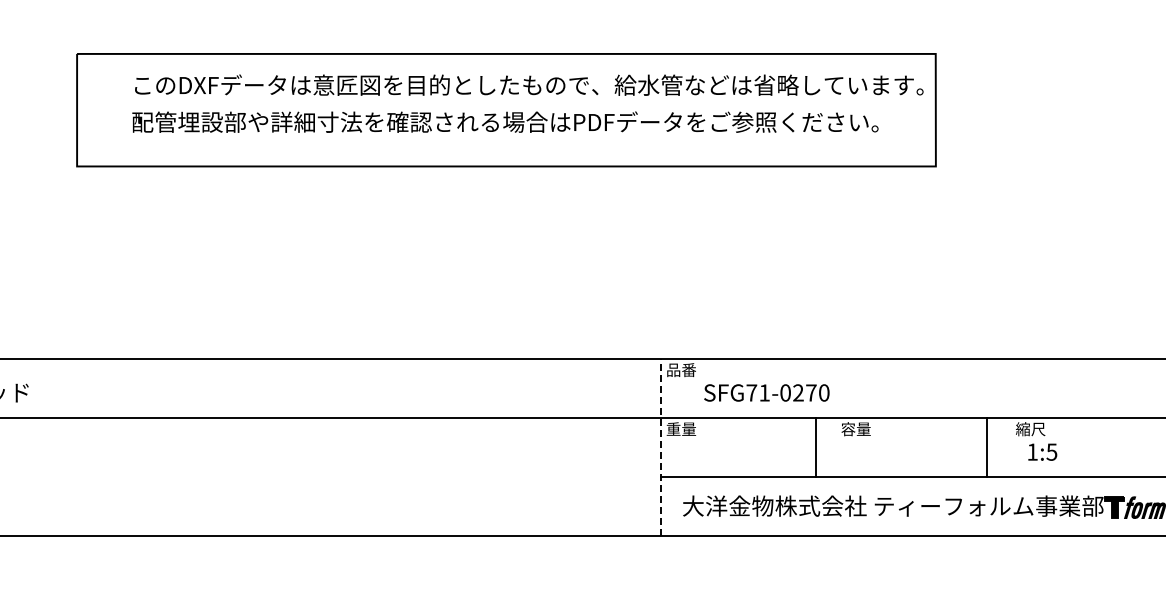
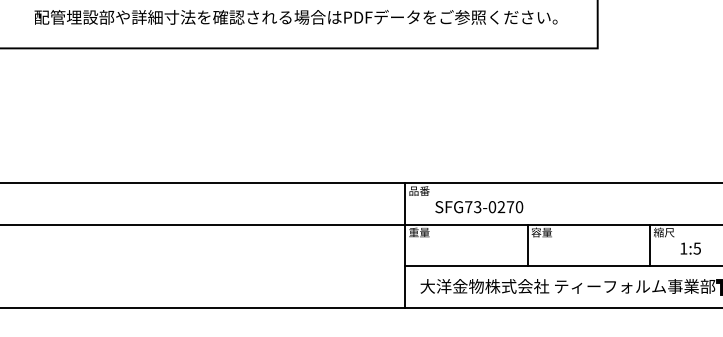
text: (764, 392) -> (477, 206), SFG71-0270 -> SFG73-0270
line: (661, 447) -> (405, 245), dashed -> solid
line: (815, 447) -> (527, 245), moved
line: (986, 447) -> (650, 245), moved
text: (1042, 451) -> (690, 248), moved

